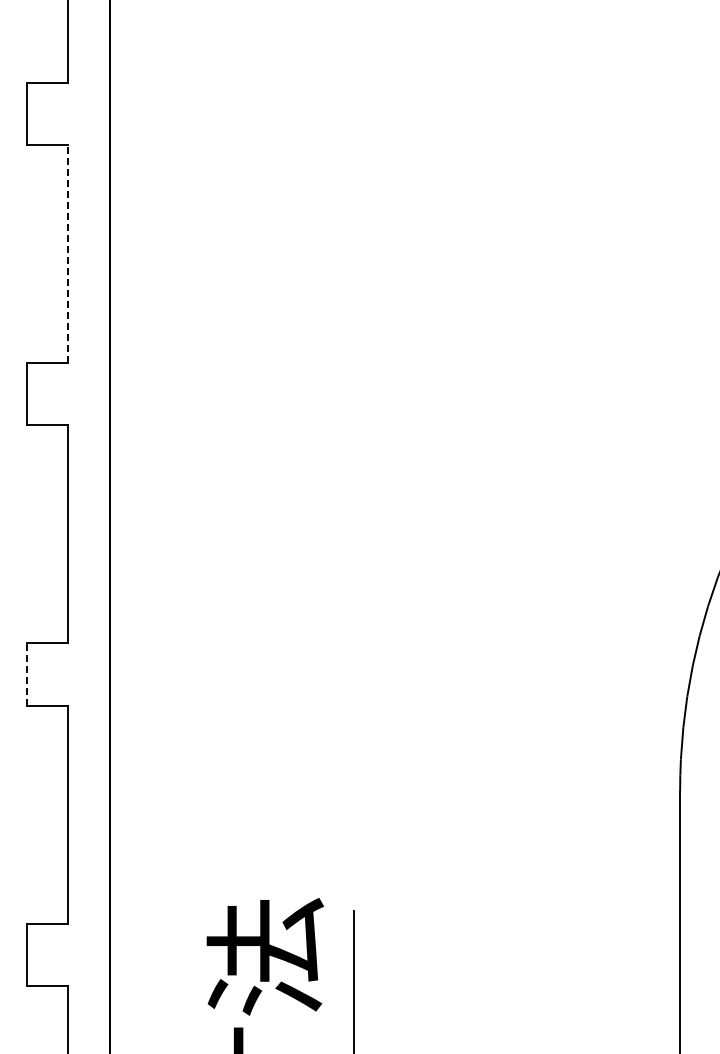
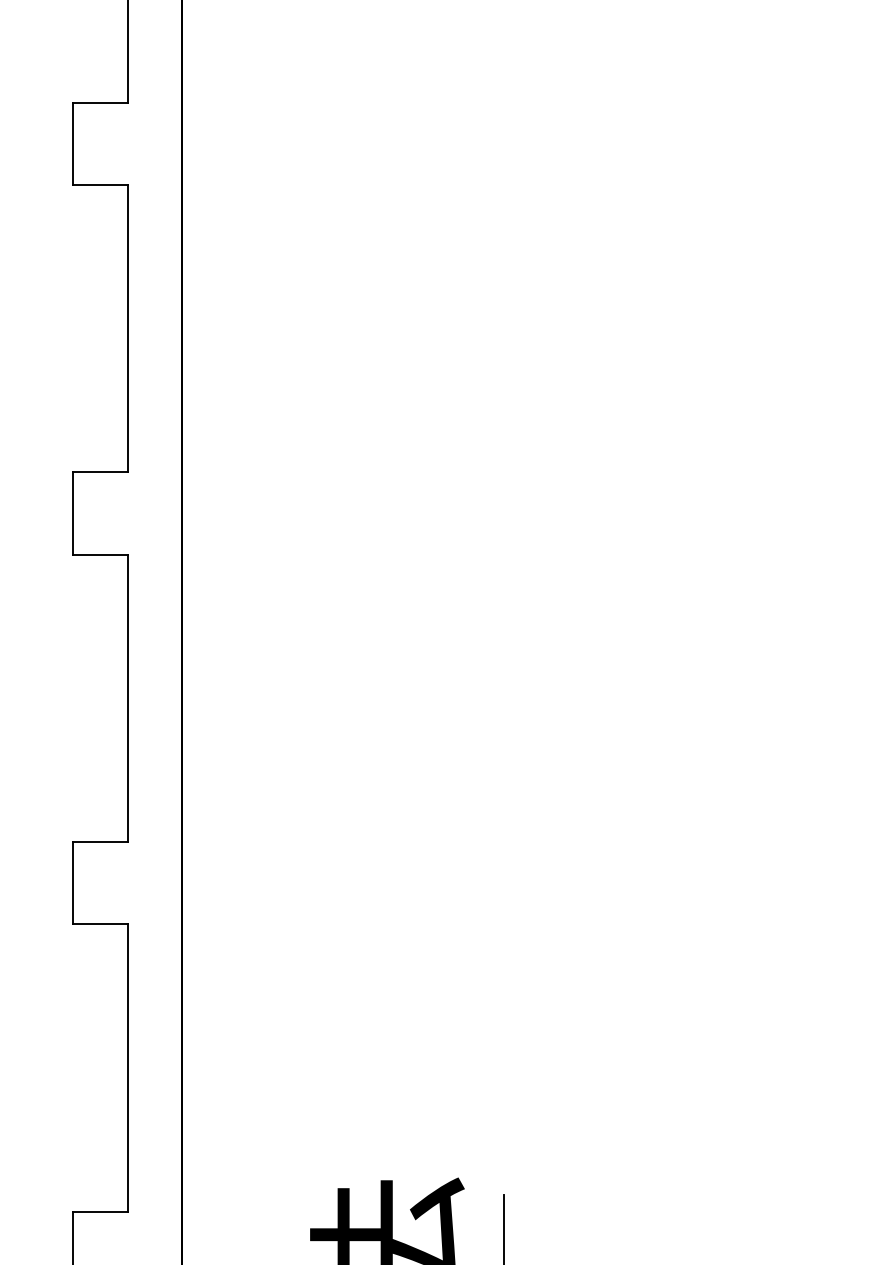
line: (68, 253) -> (127, 328), dashed -> solid
line: (26, 673) -> (72, 881), dashed -> solid

